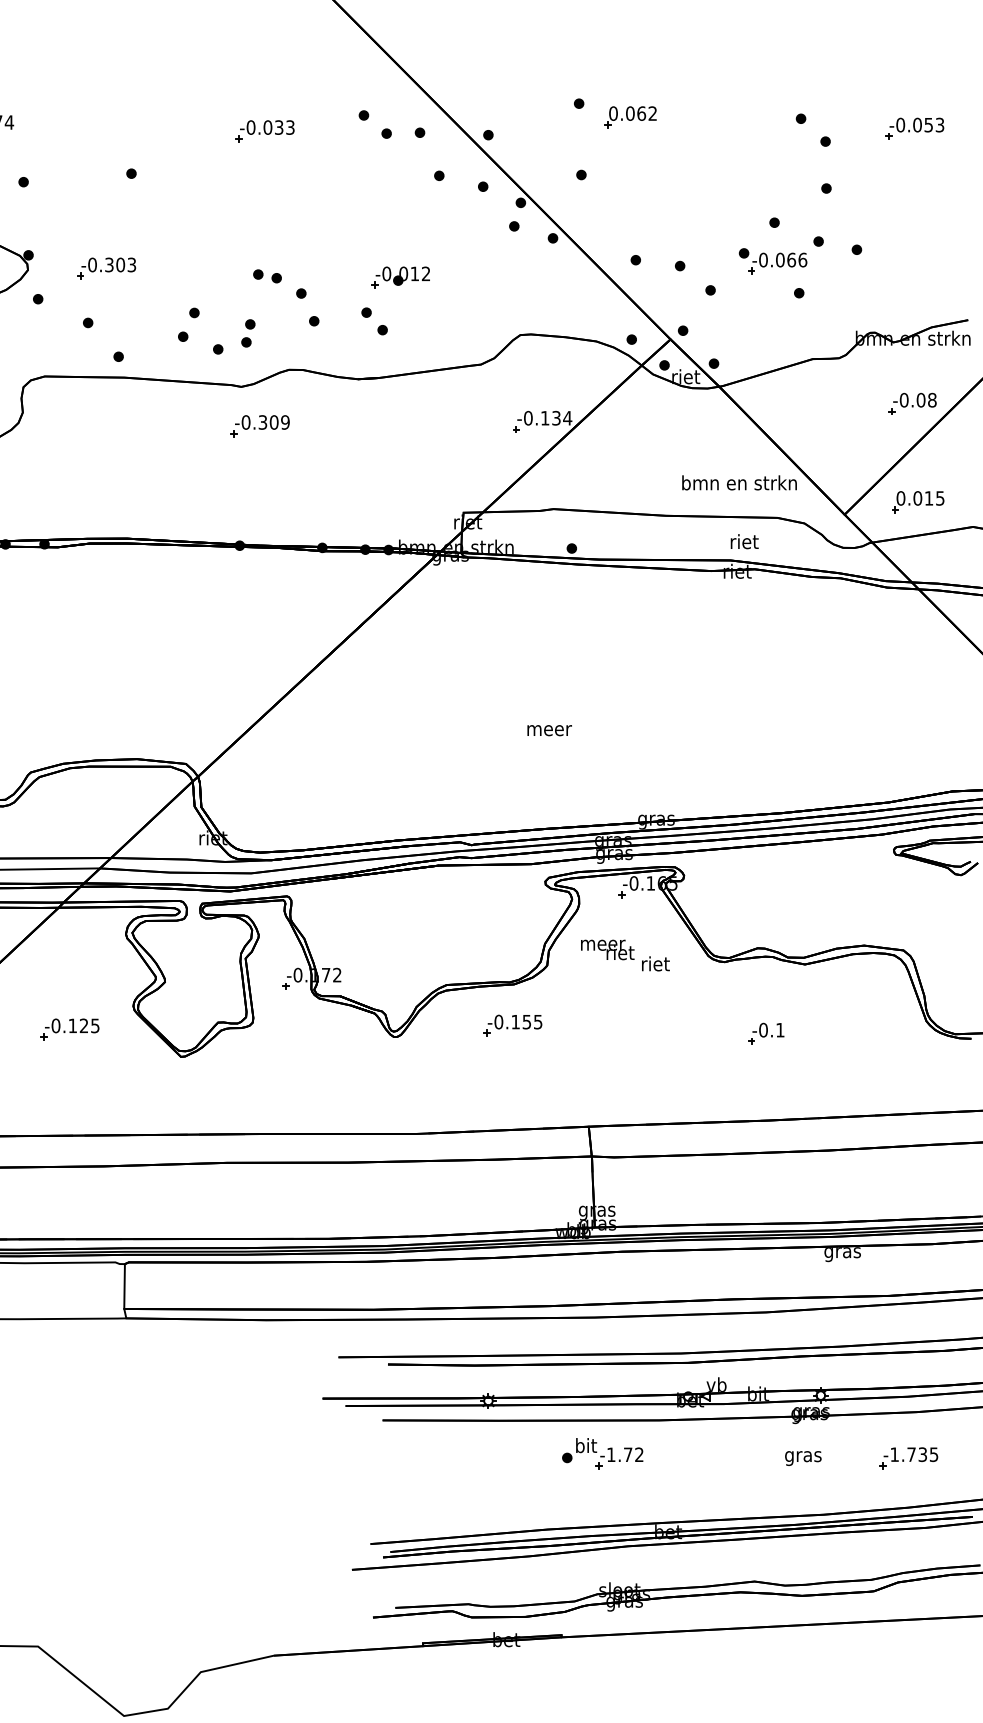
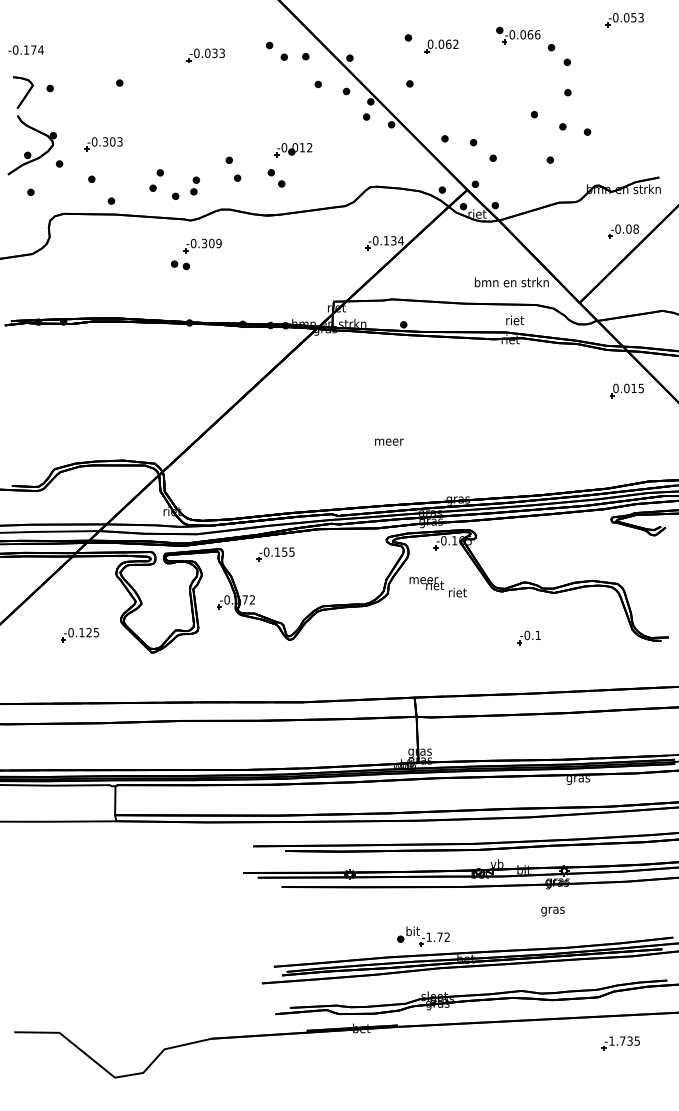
part: (914, 129) -> (624, 20), moved
part: (773, 261) -> (518, 35), moved
part: (267, 276) -> (180, 265), moved
part: (917, 501) -> (626, 390), moved
part: (512, 1025) -> (275, 554), moved
part: (602, 1453) -> (423, 936), moved
part: (908, 1458) -> (620, 1043), moved

